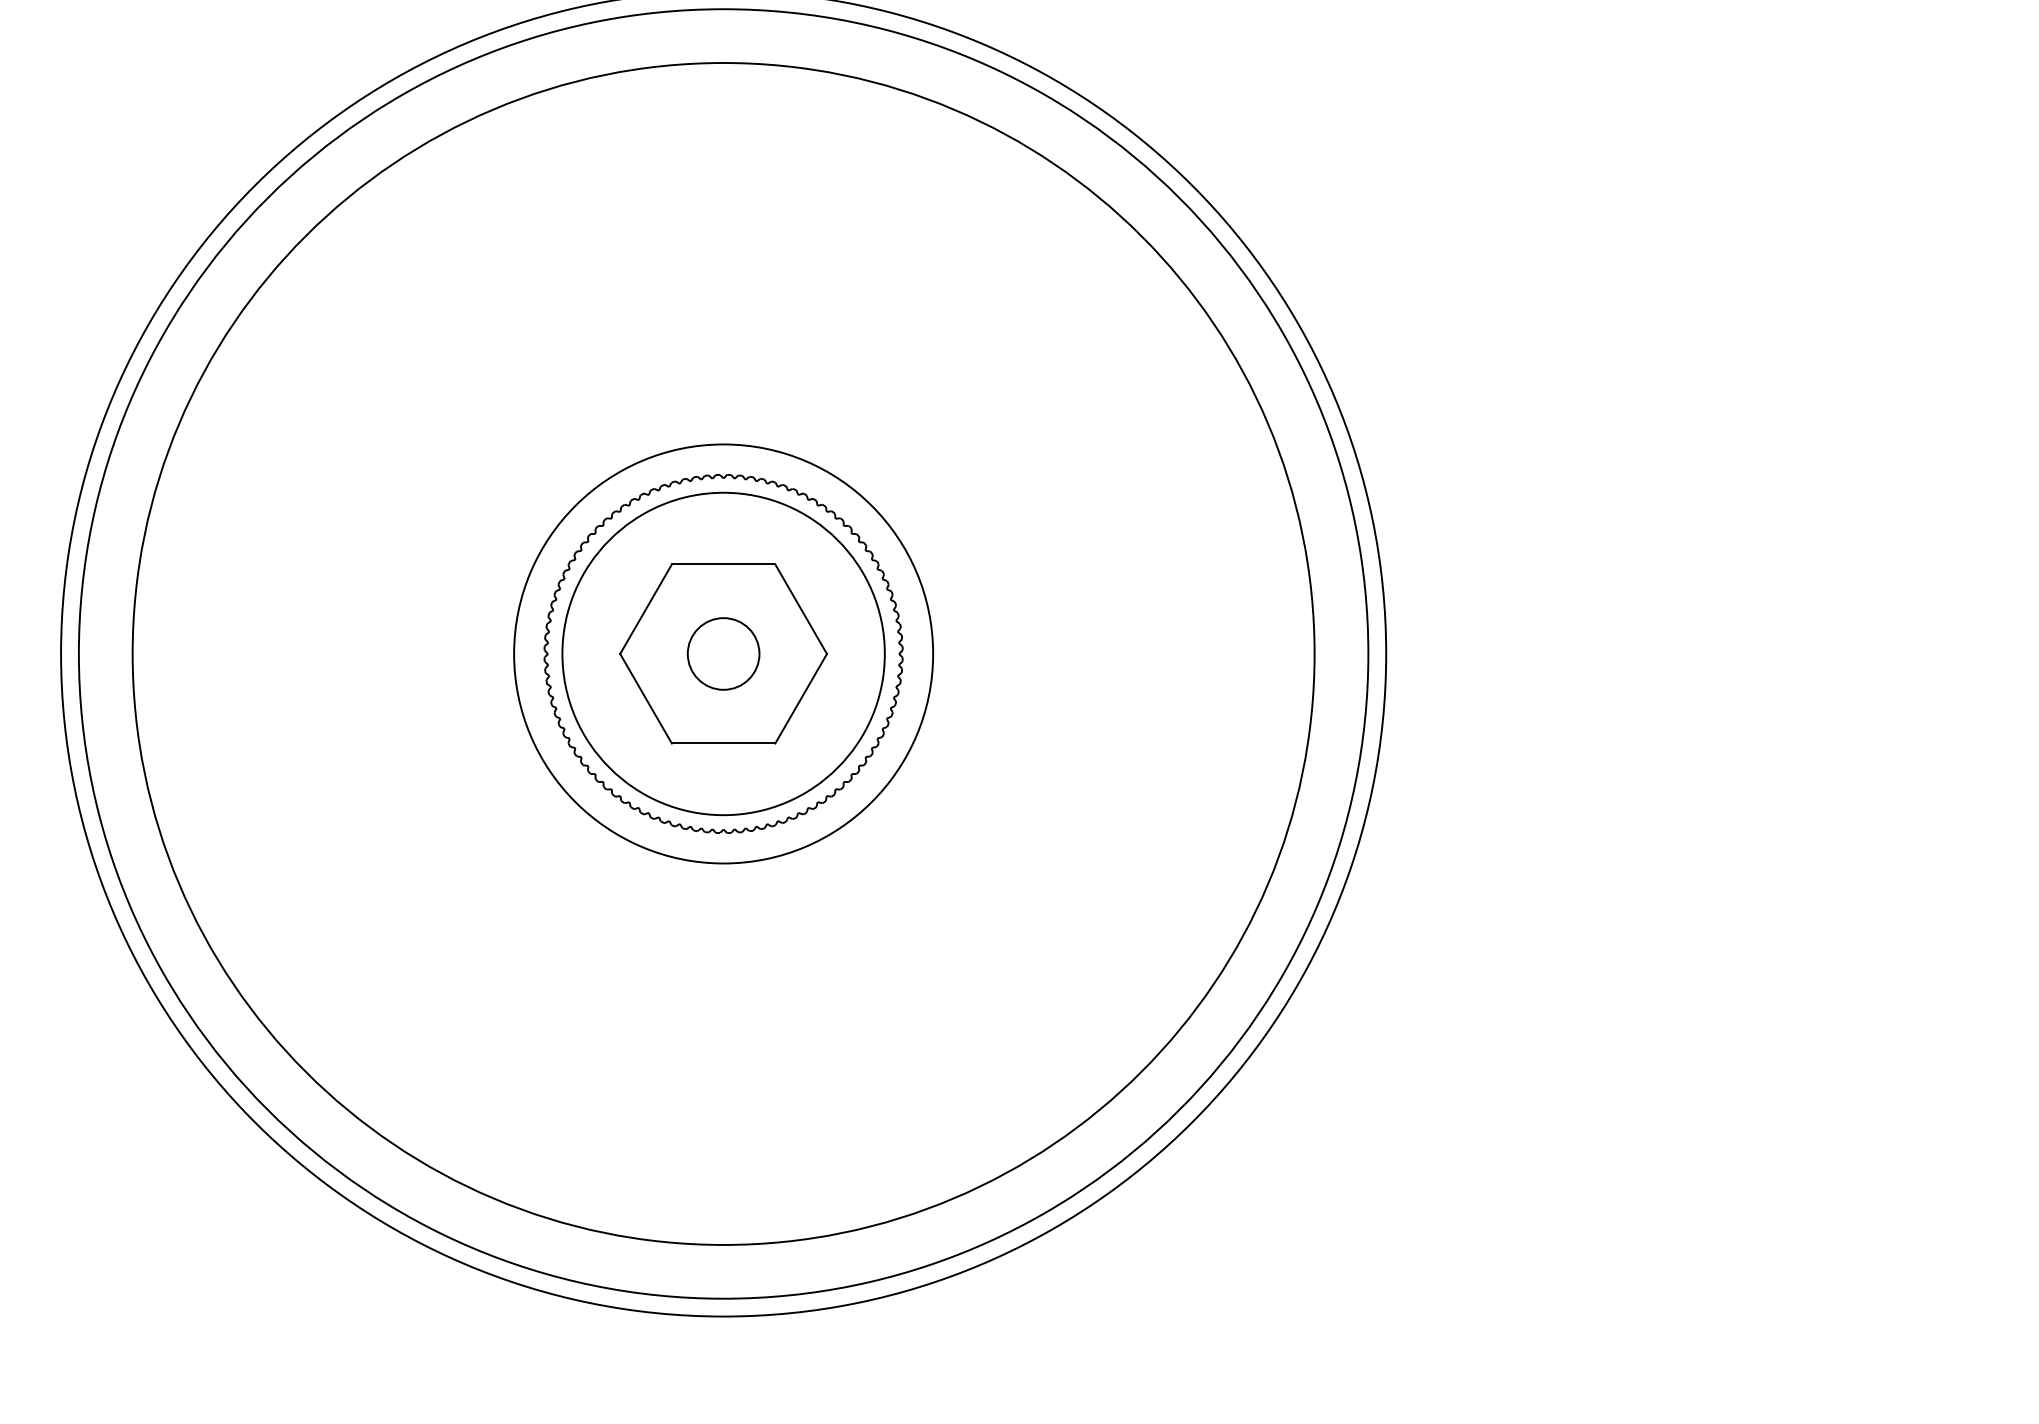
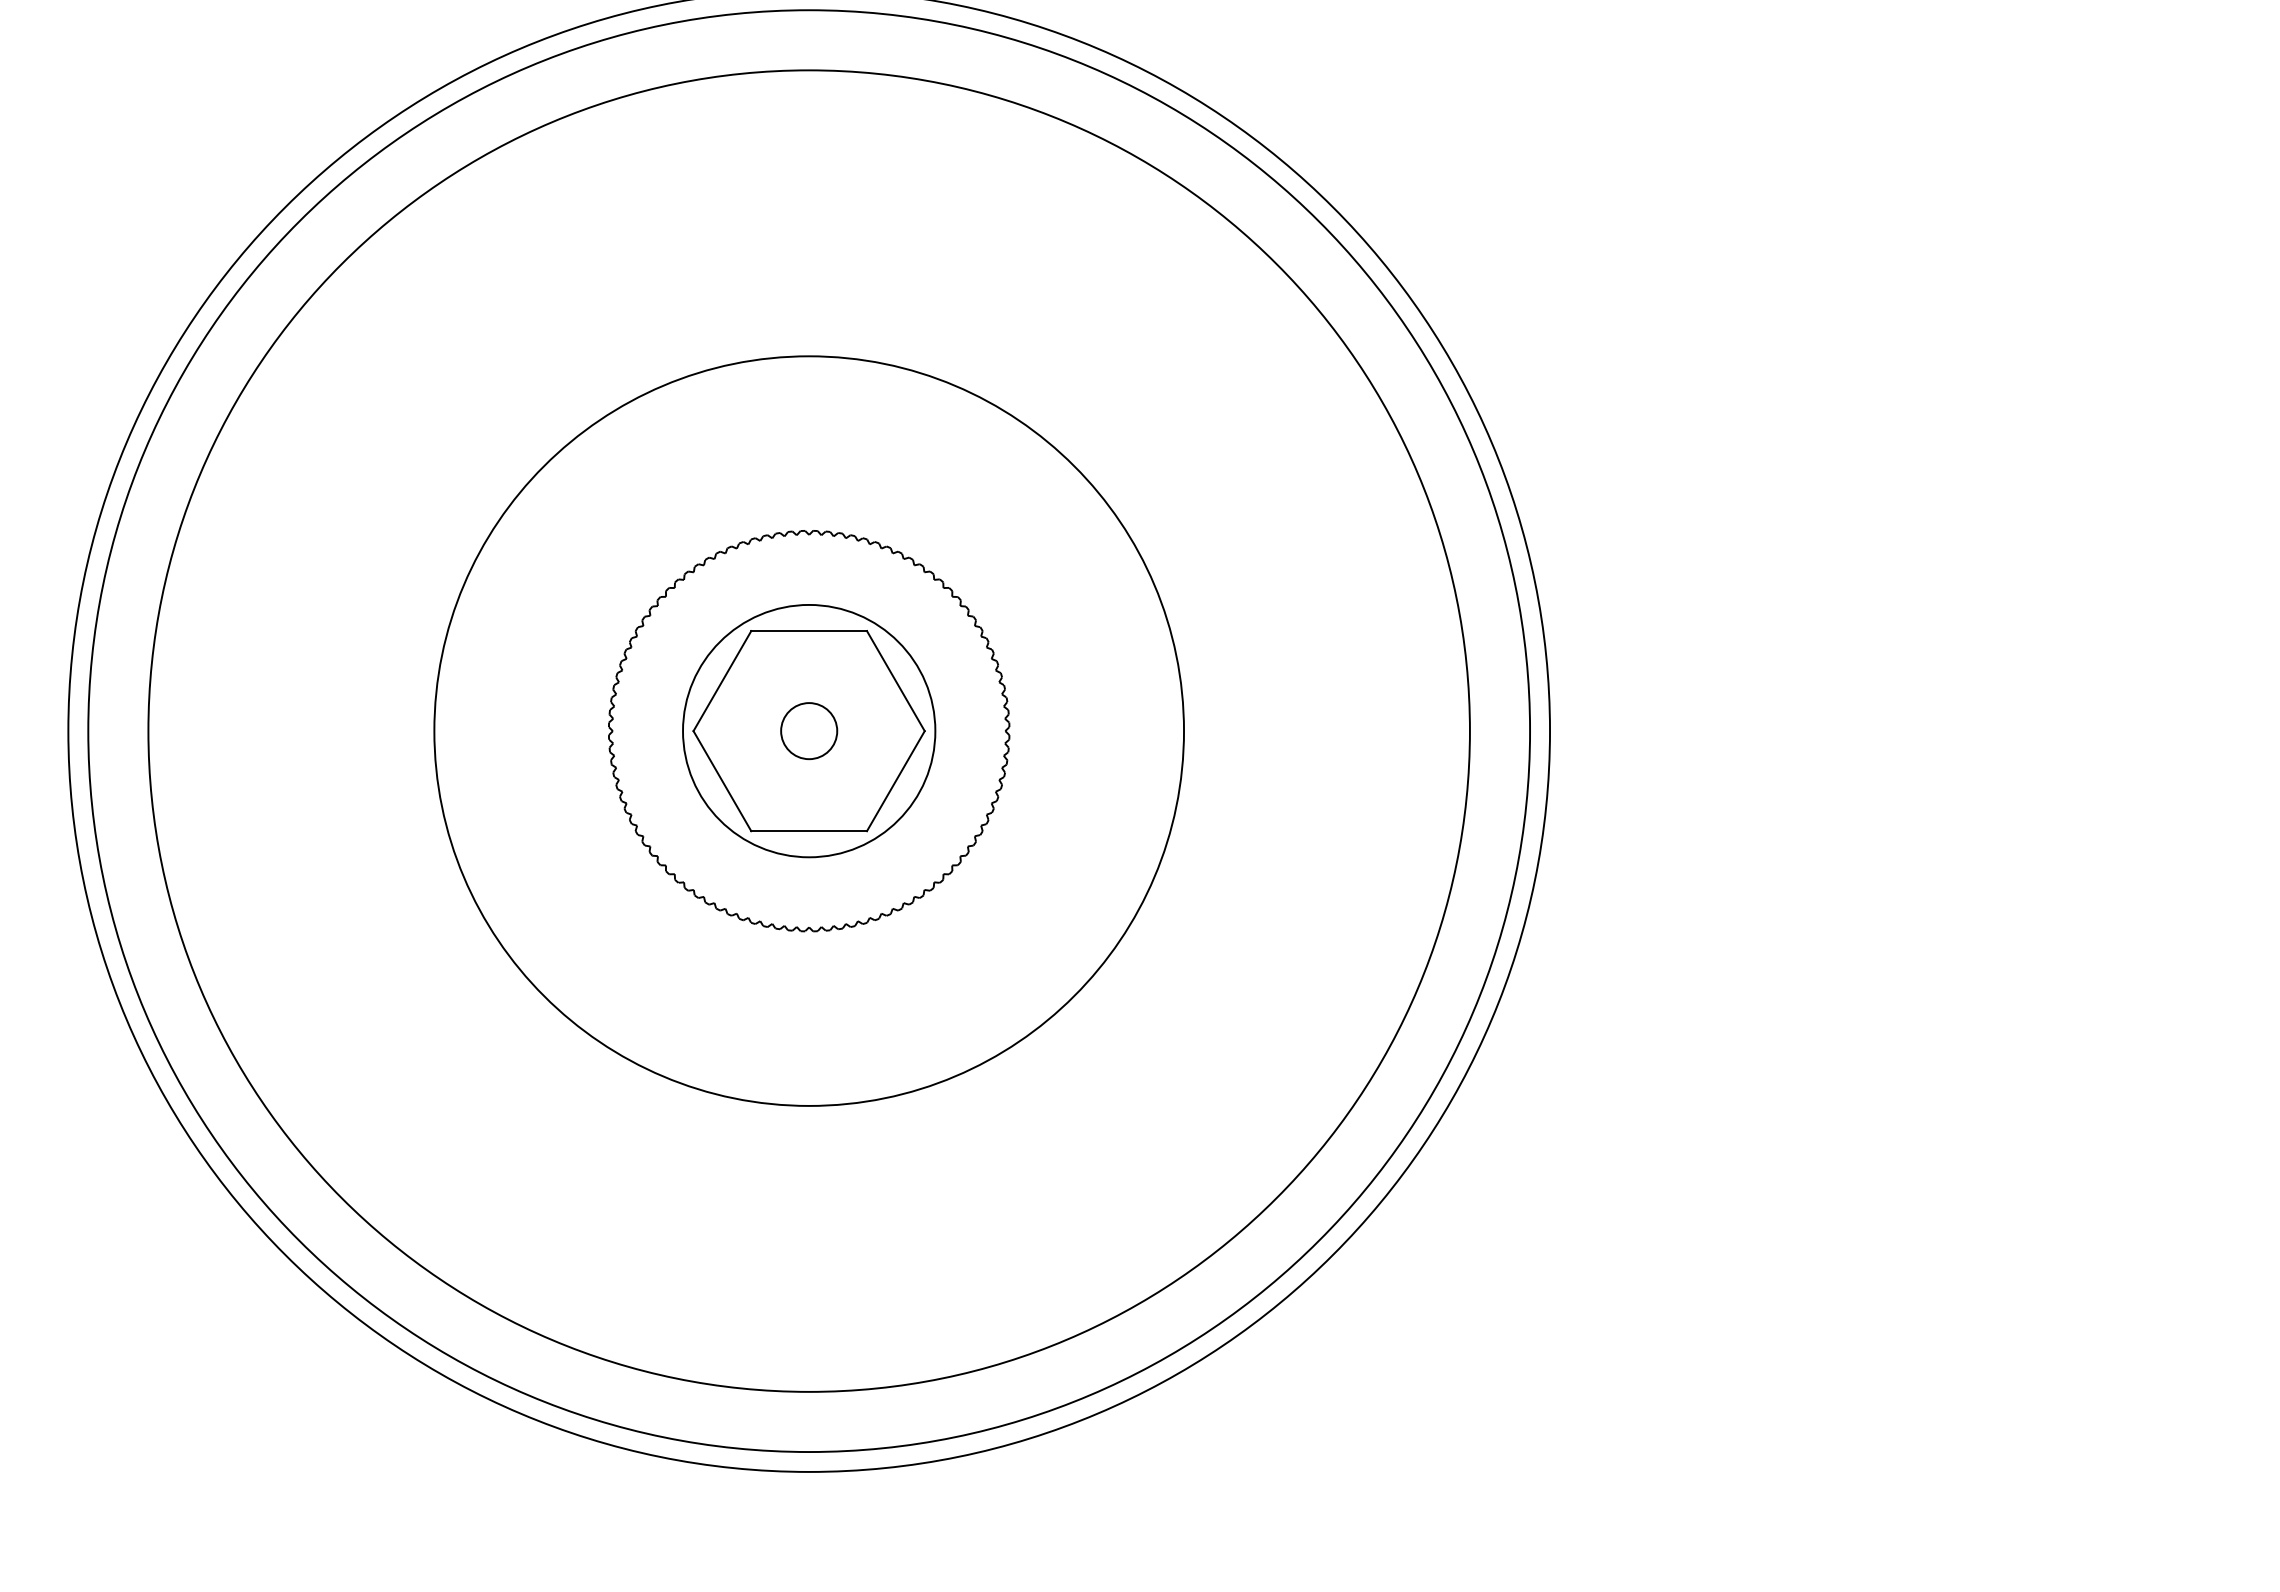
circle: (723, 653) -> (809, 730), size x0.7
circle: (723, 653) -> (809, 730), size x0.7
circle: (723, 653) -> (809, 730), size x1.6

